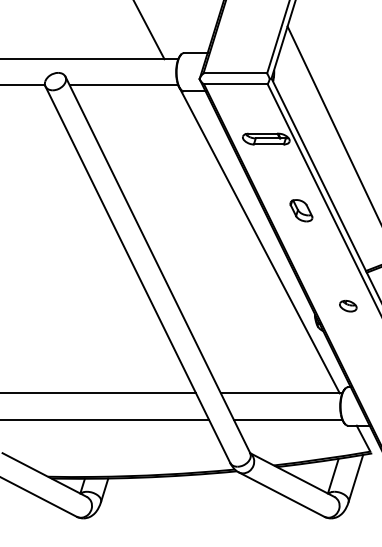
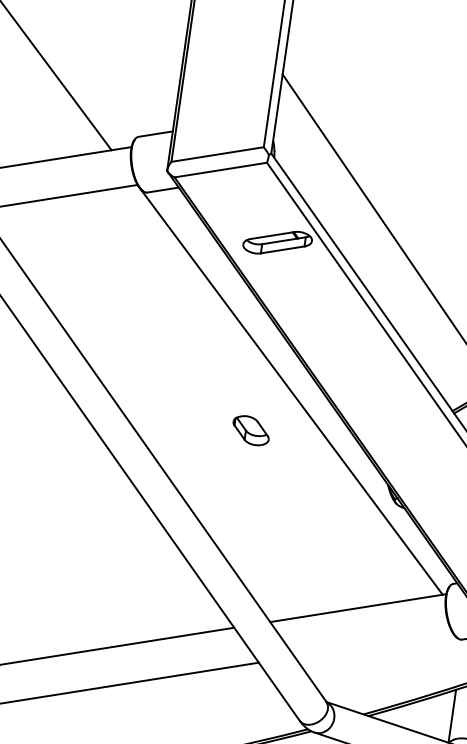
part: (301, 210) -> (251, 430), moved
part: (348, 306) -> (435, 466), removed
line: (287, 419) -> (372, 644), removed

